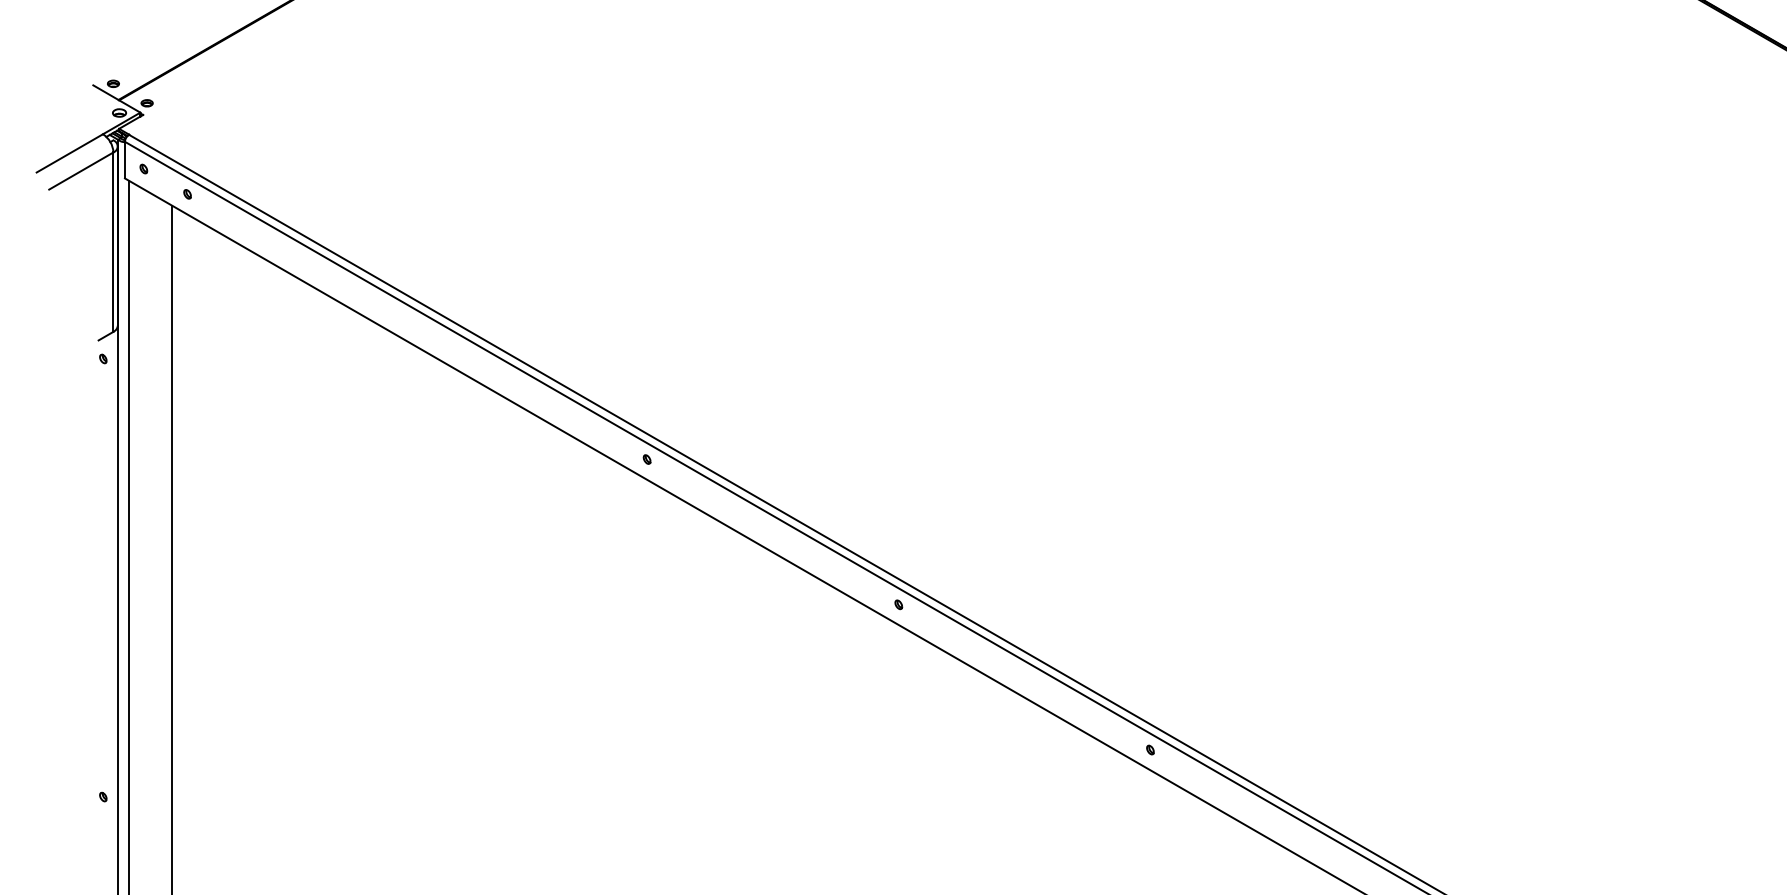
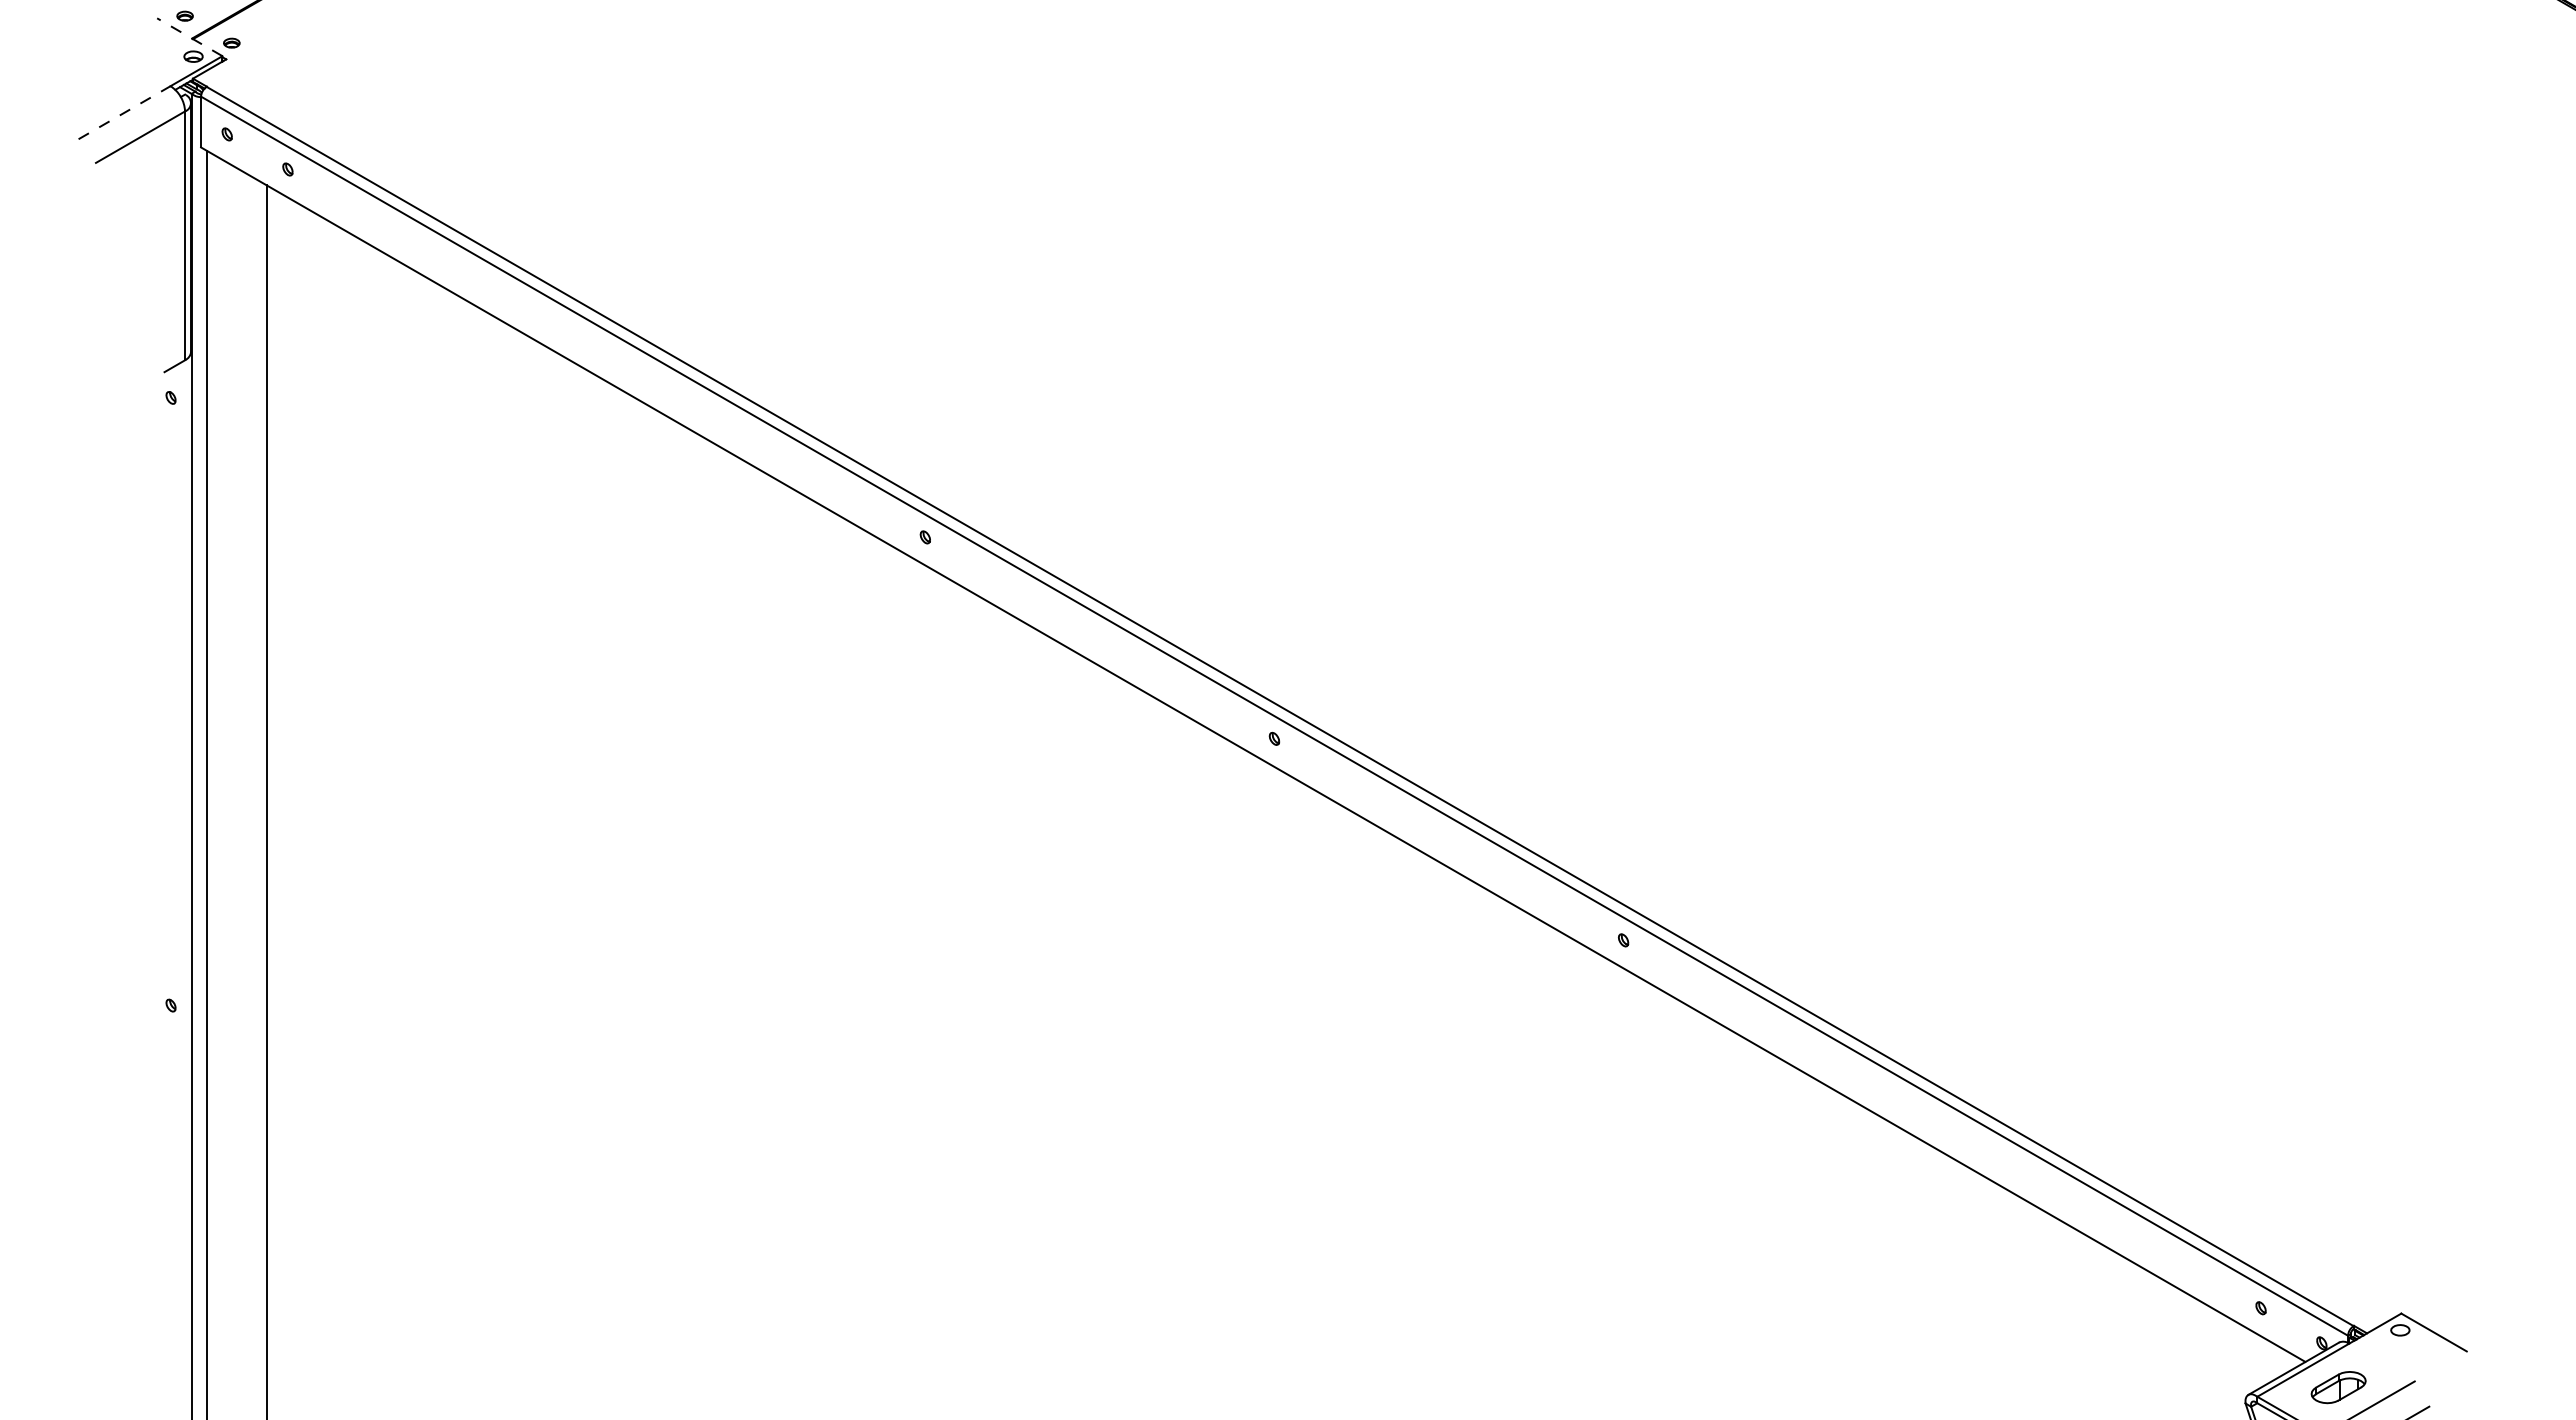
line: (116, 99) -> (189, 37), solid -> dashed
line: (70, 153) -> (125, 112), solid -> dashed

